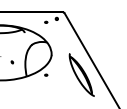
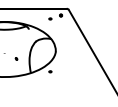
part: (81, 74) -> (85, 71), removed

